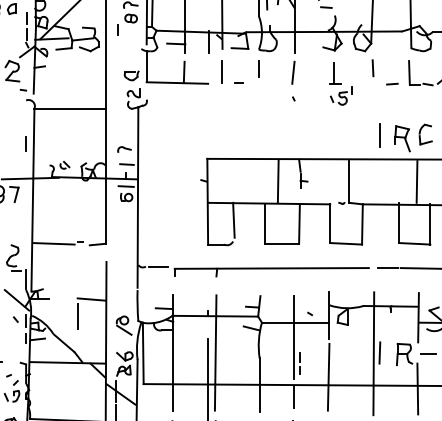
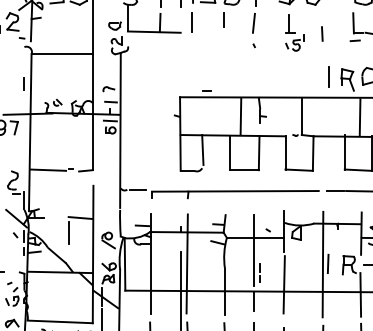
line: (372, 68) -> (321, 34), moved
line: (238, 82) -> (206, 90), moved
line: (392, 83) -> (355, 40), moved

